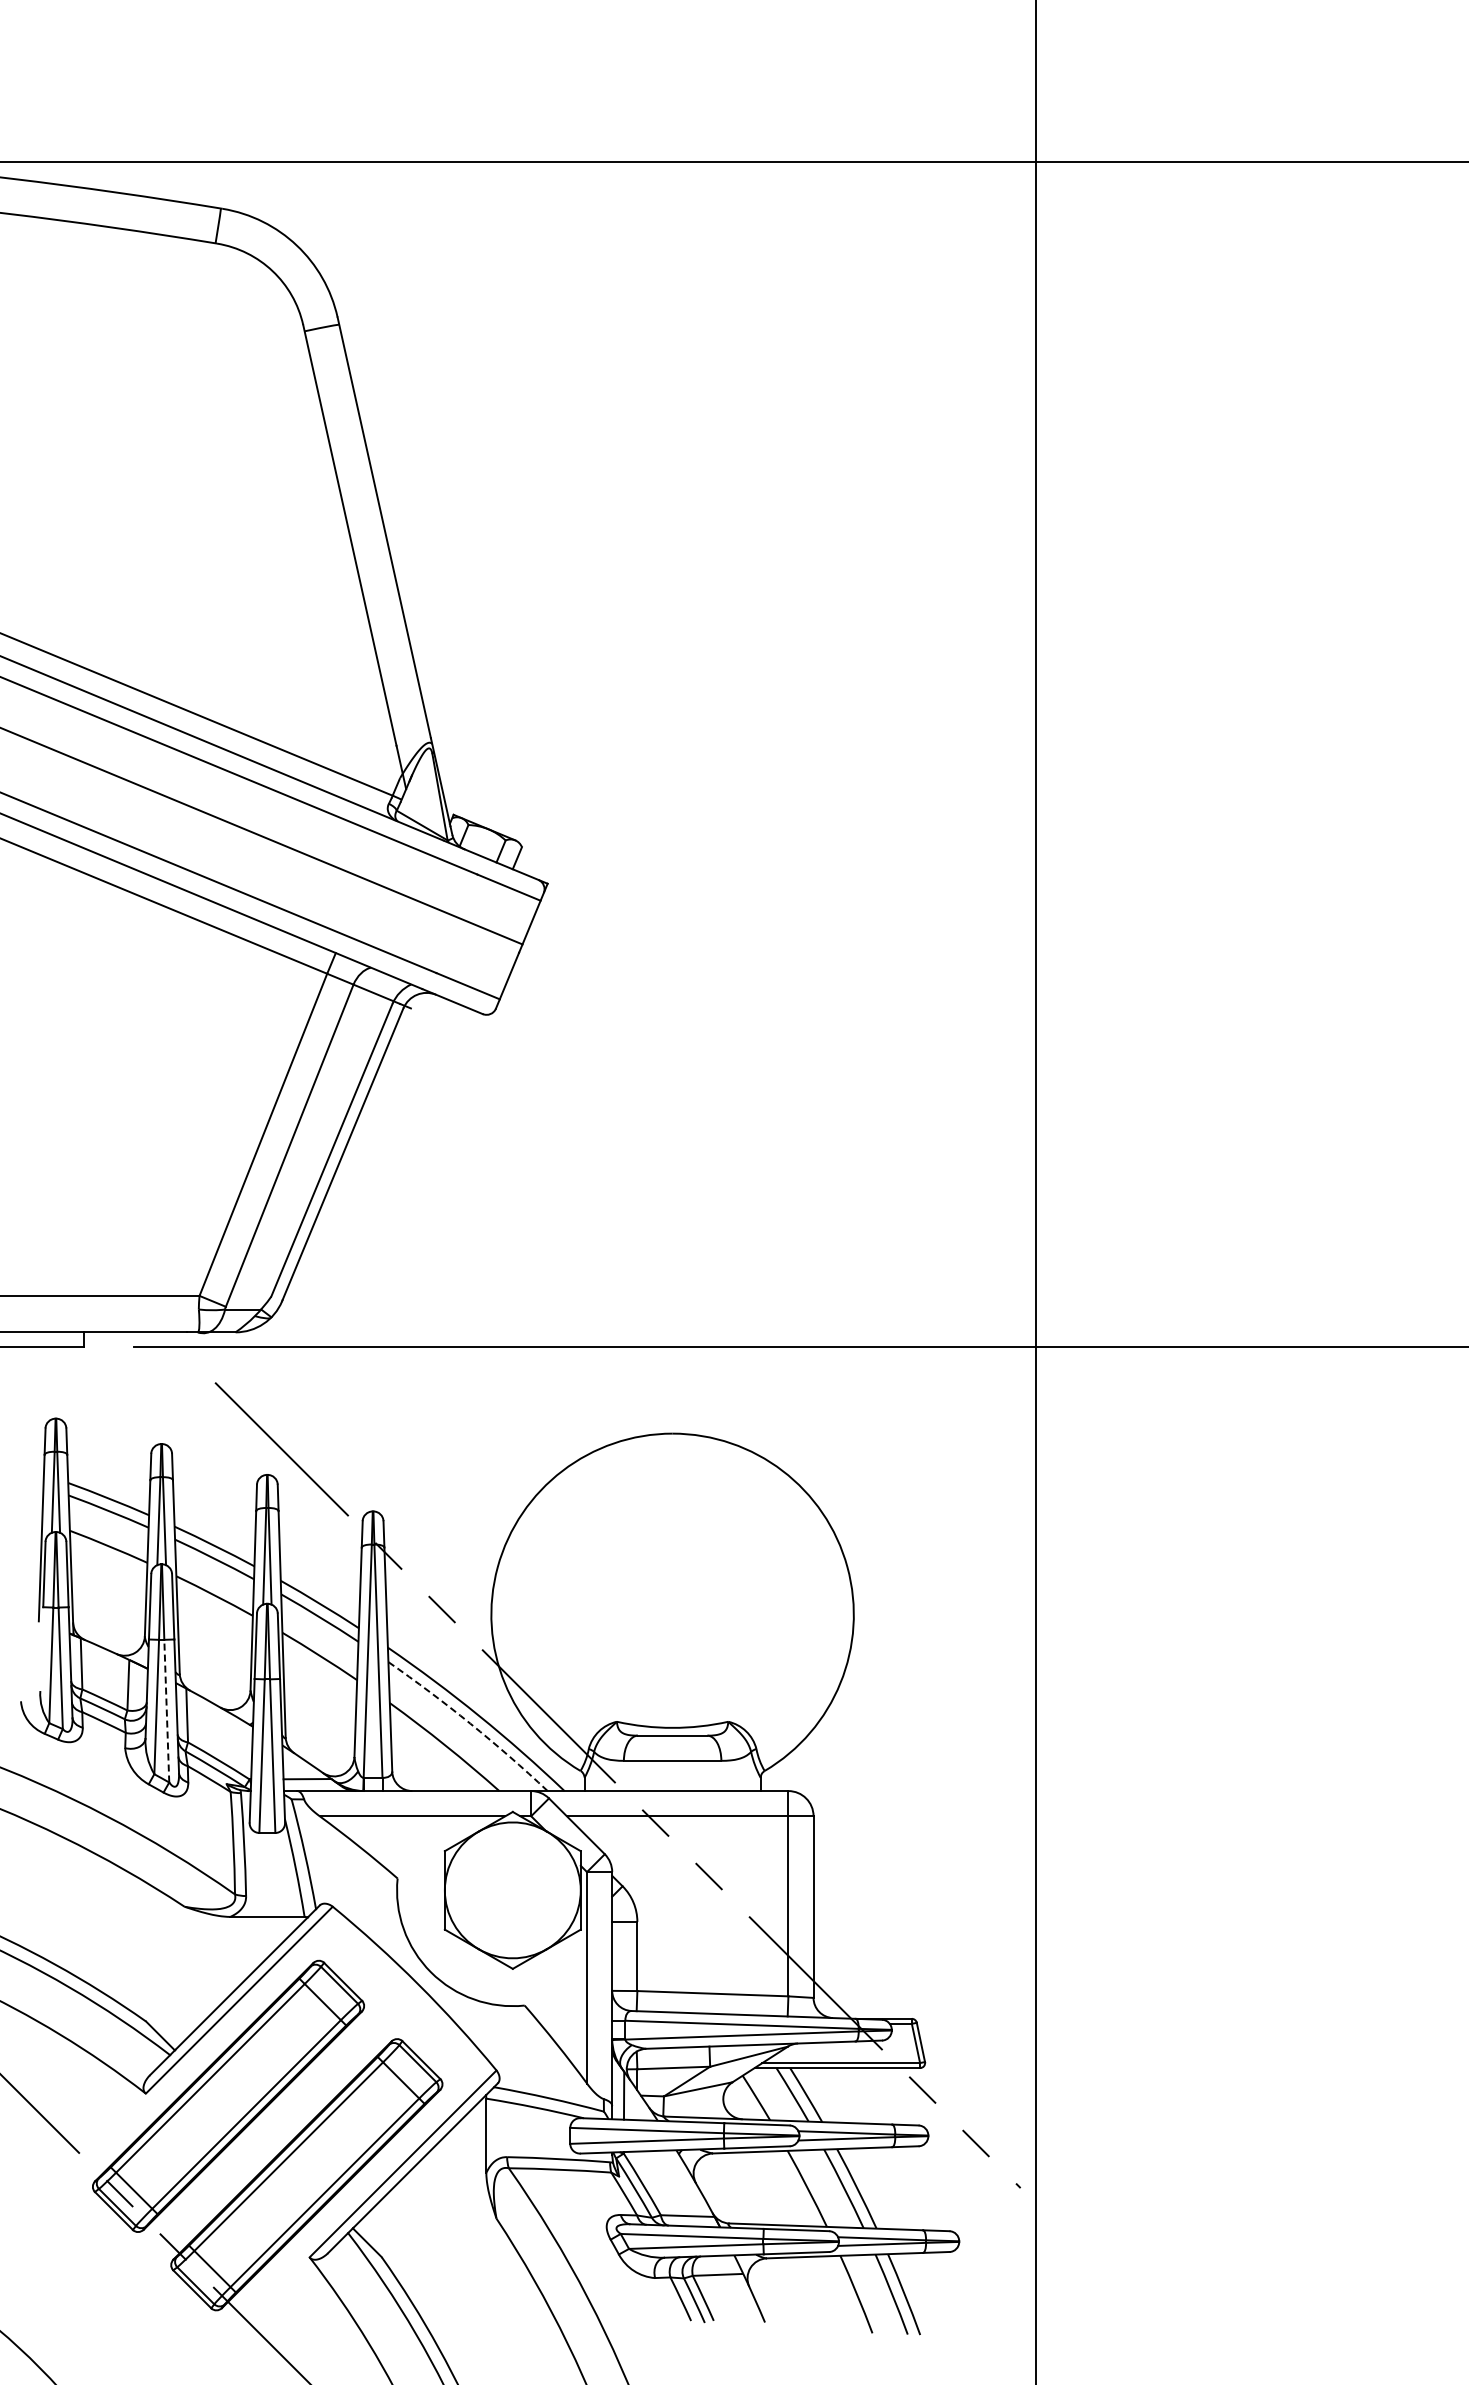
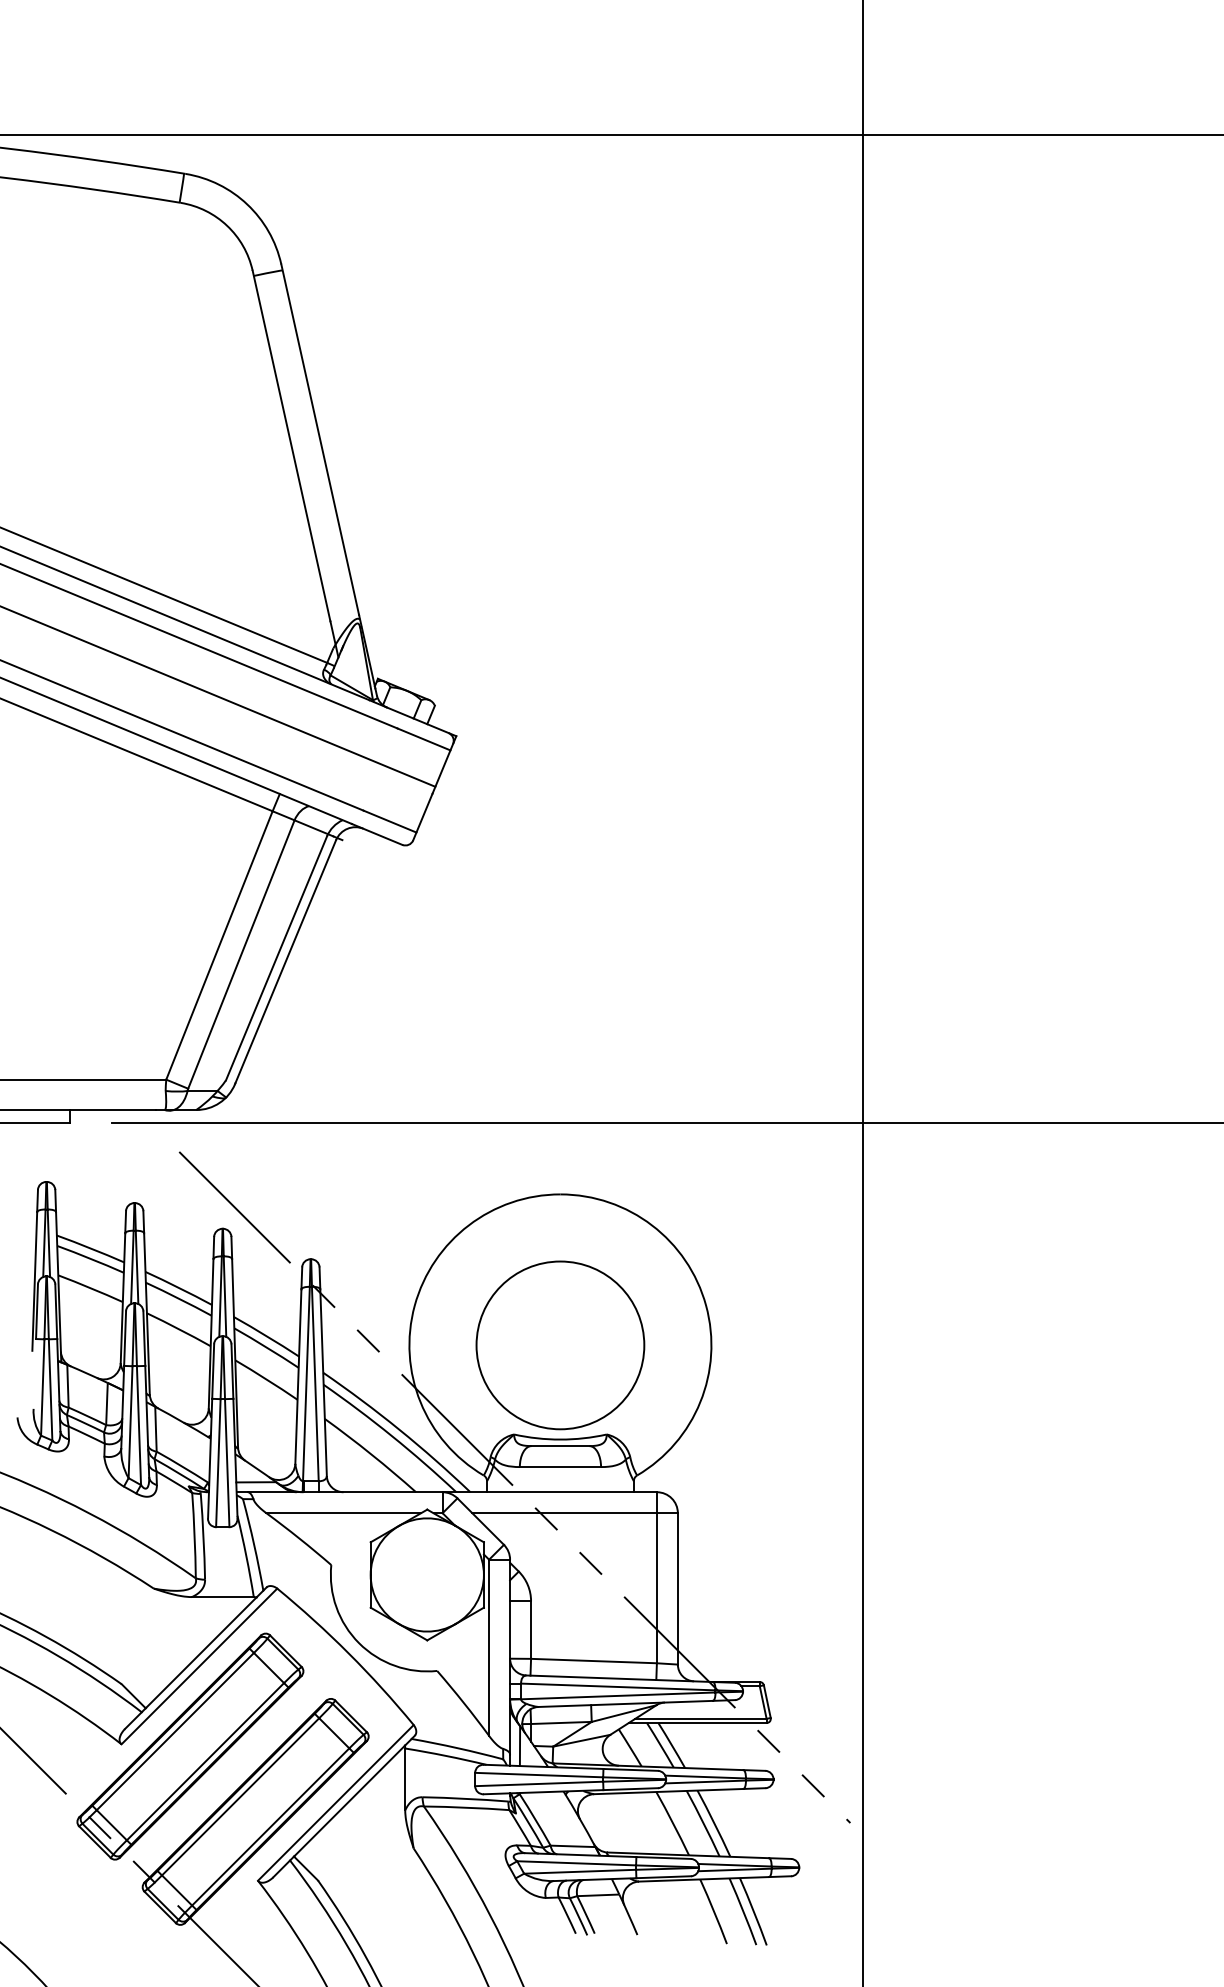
circle: (672, 1614) -> (560, 1345), added
line: (166, 1710) -> (138, 1425), dashed -> solid
arc: (470, 1723) -> (392, 1435), dashed -> solid

